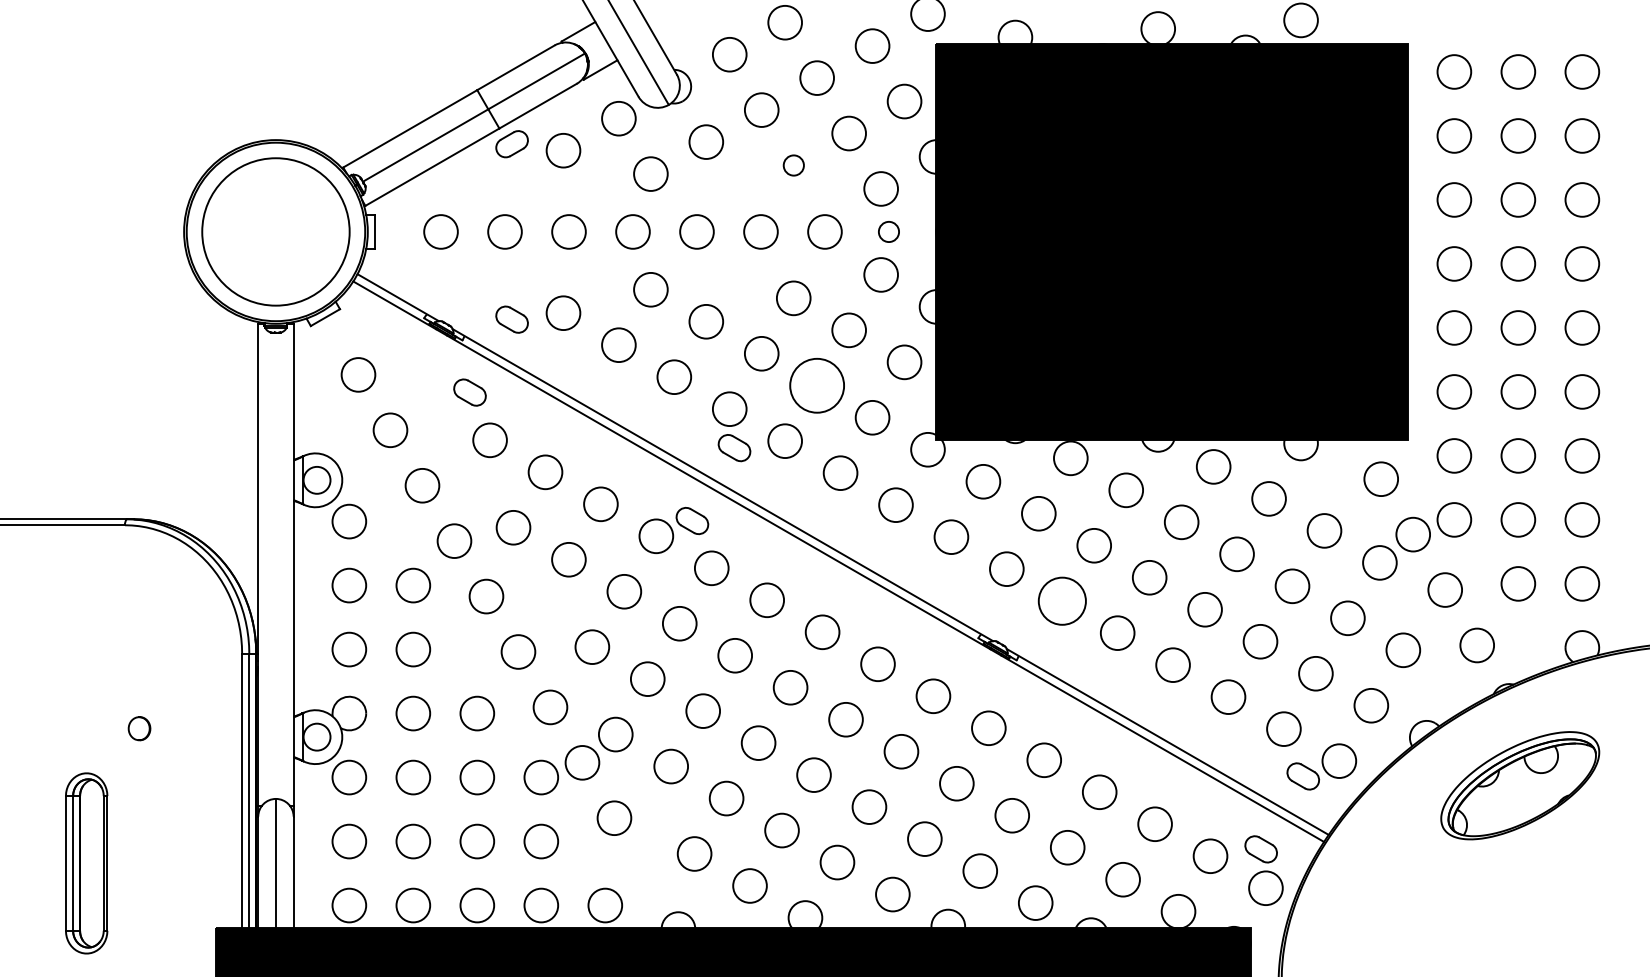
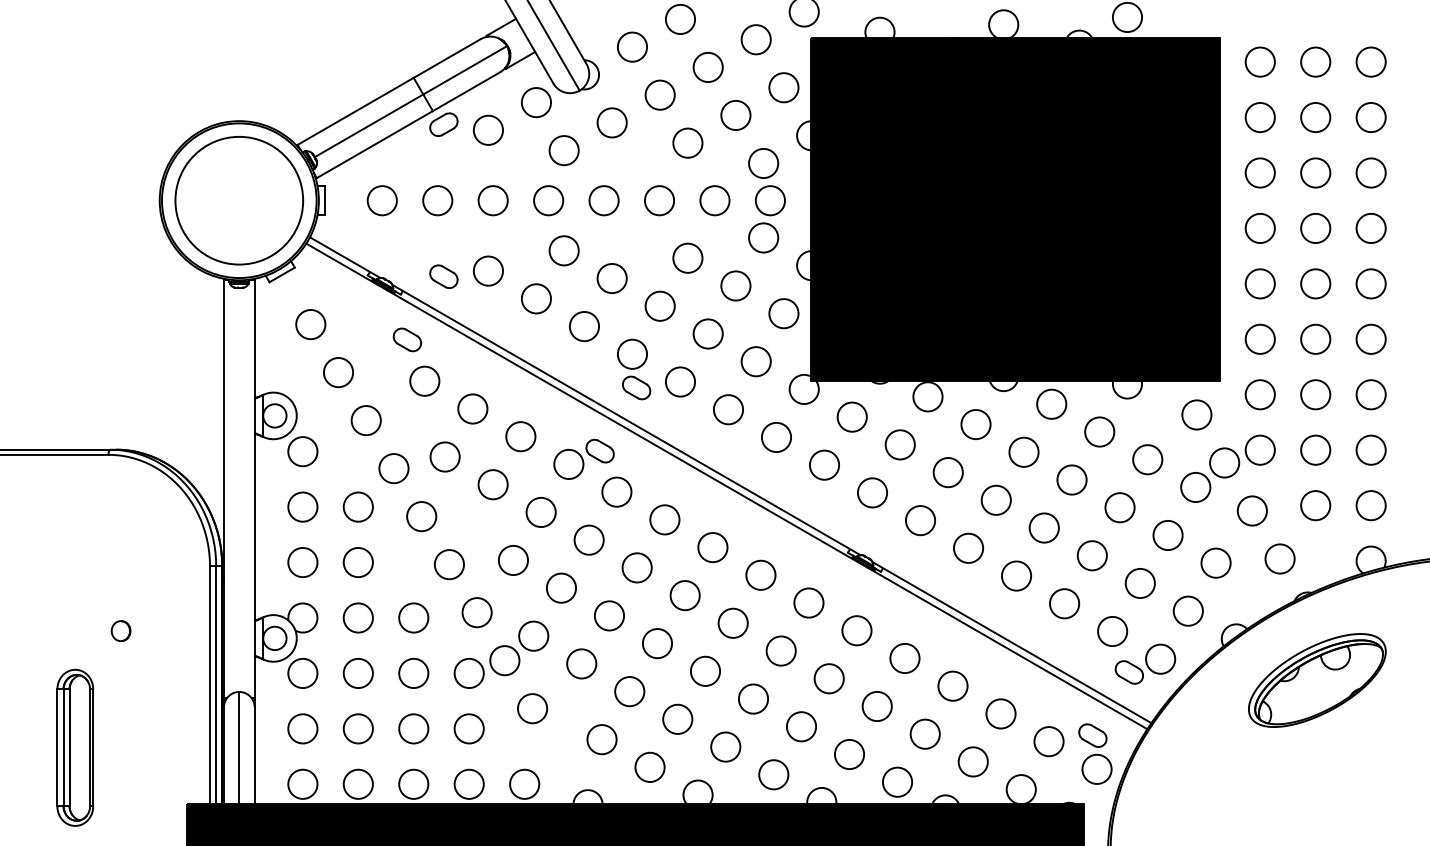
circle: (793, 165) -> (687, 143), size x1.67
circle: (888, 231) -> (770, 200), size x1.67
circle: (817, 385) -> (708, 333), size x0.62
circle: (1061, 600) -> (919, 520), size x0.71

